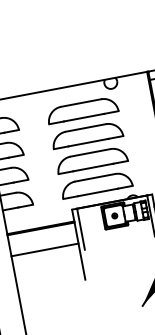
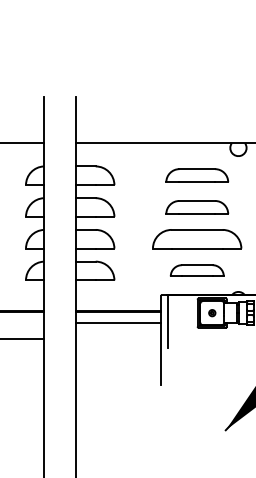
part: (82, 110) -> (197, 175), size x0.7
part: (87, 135) -> (197, 207), size x0.7
part: (96, 184) -> (197, 270), size x0.6
line: (44, 249) -> (118, 322), moved

